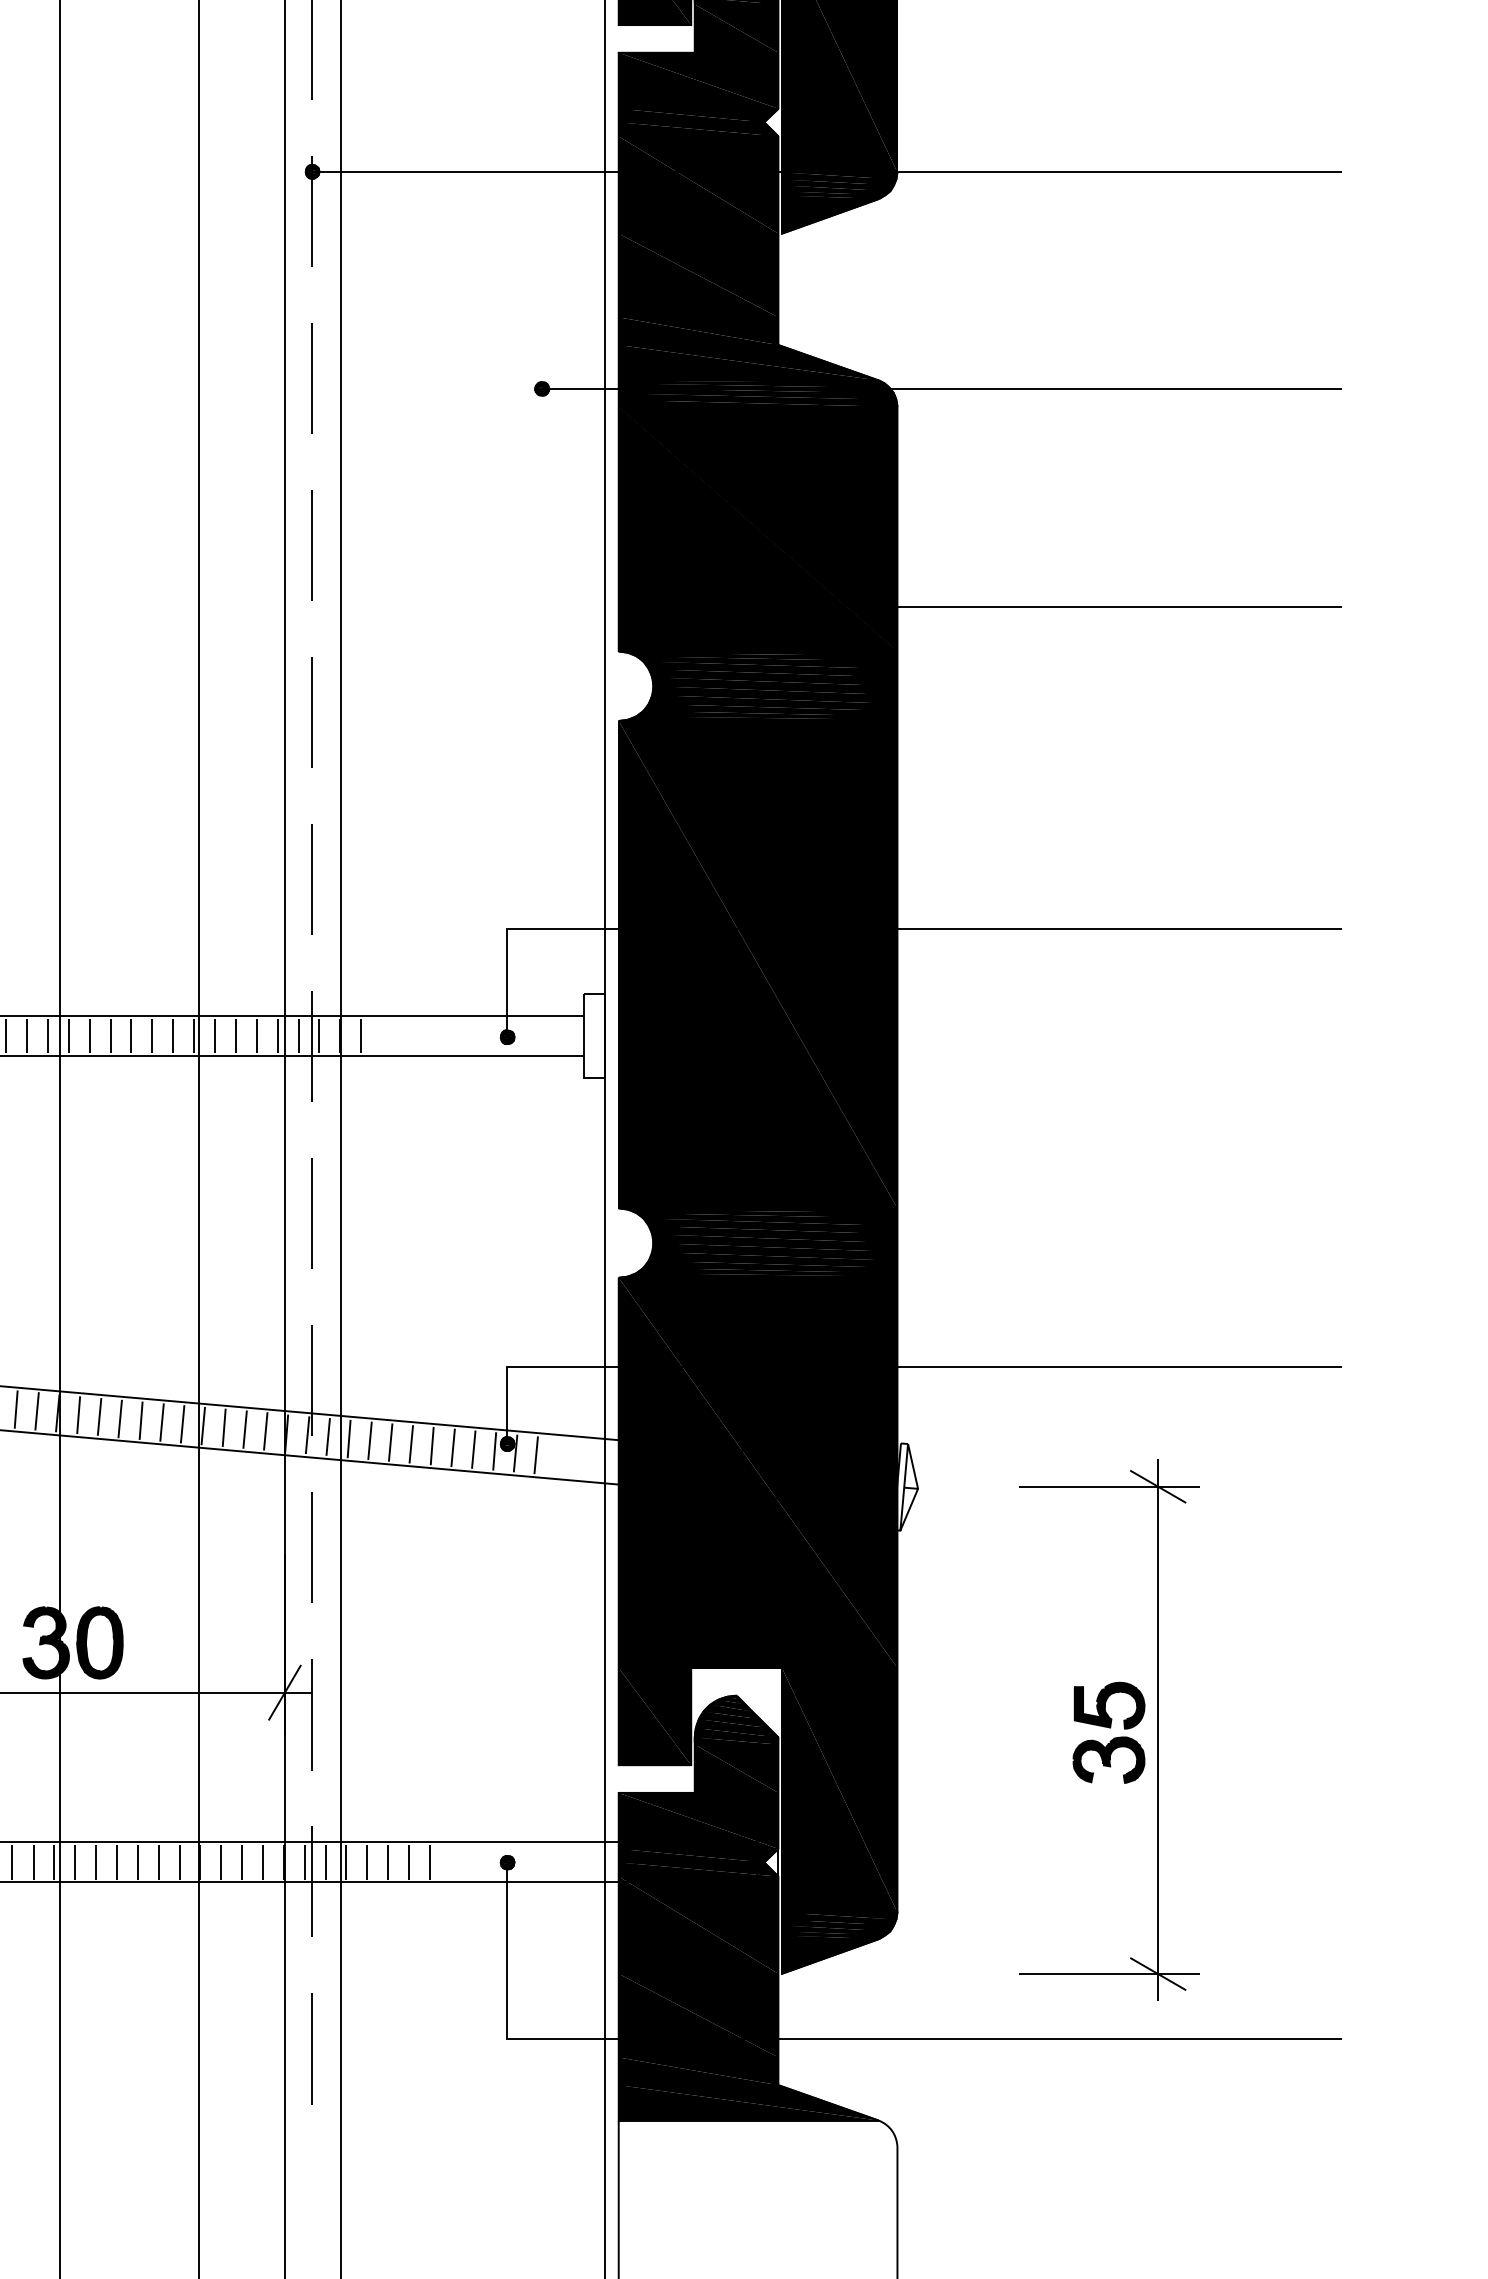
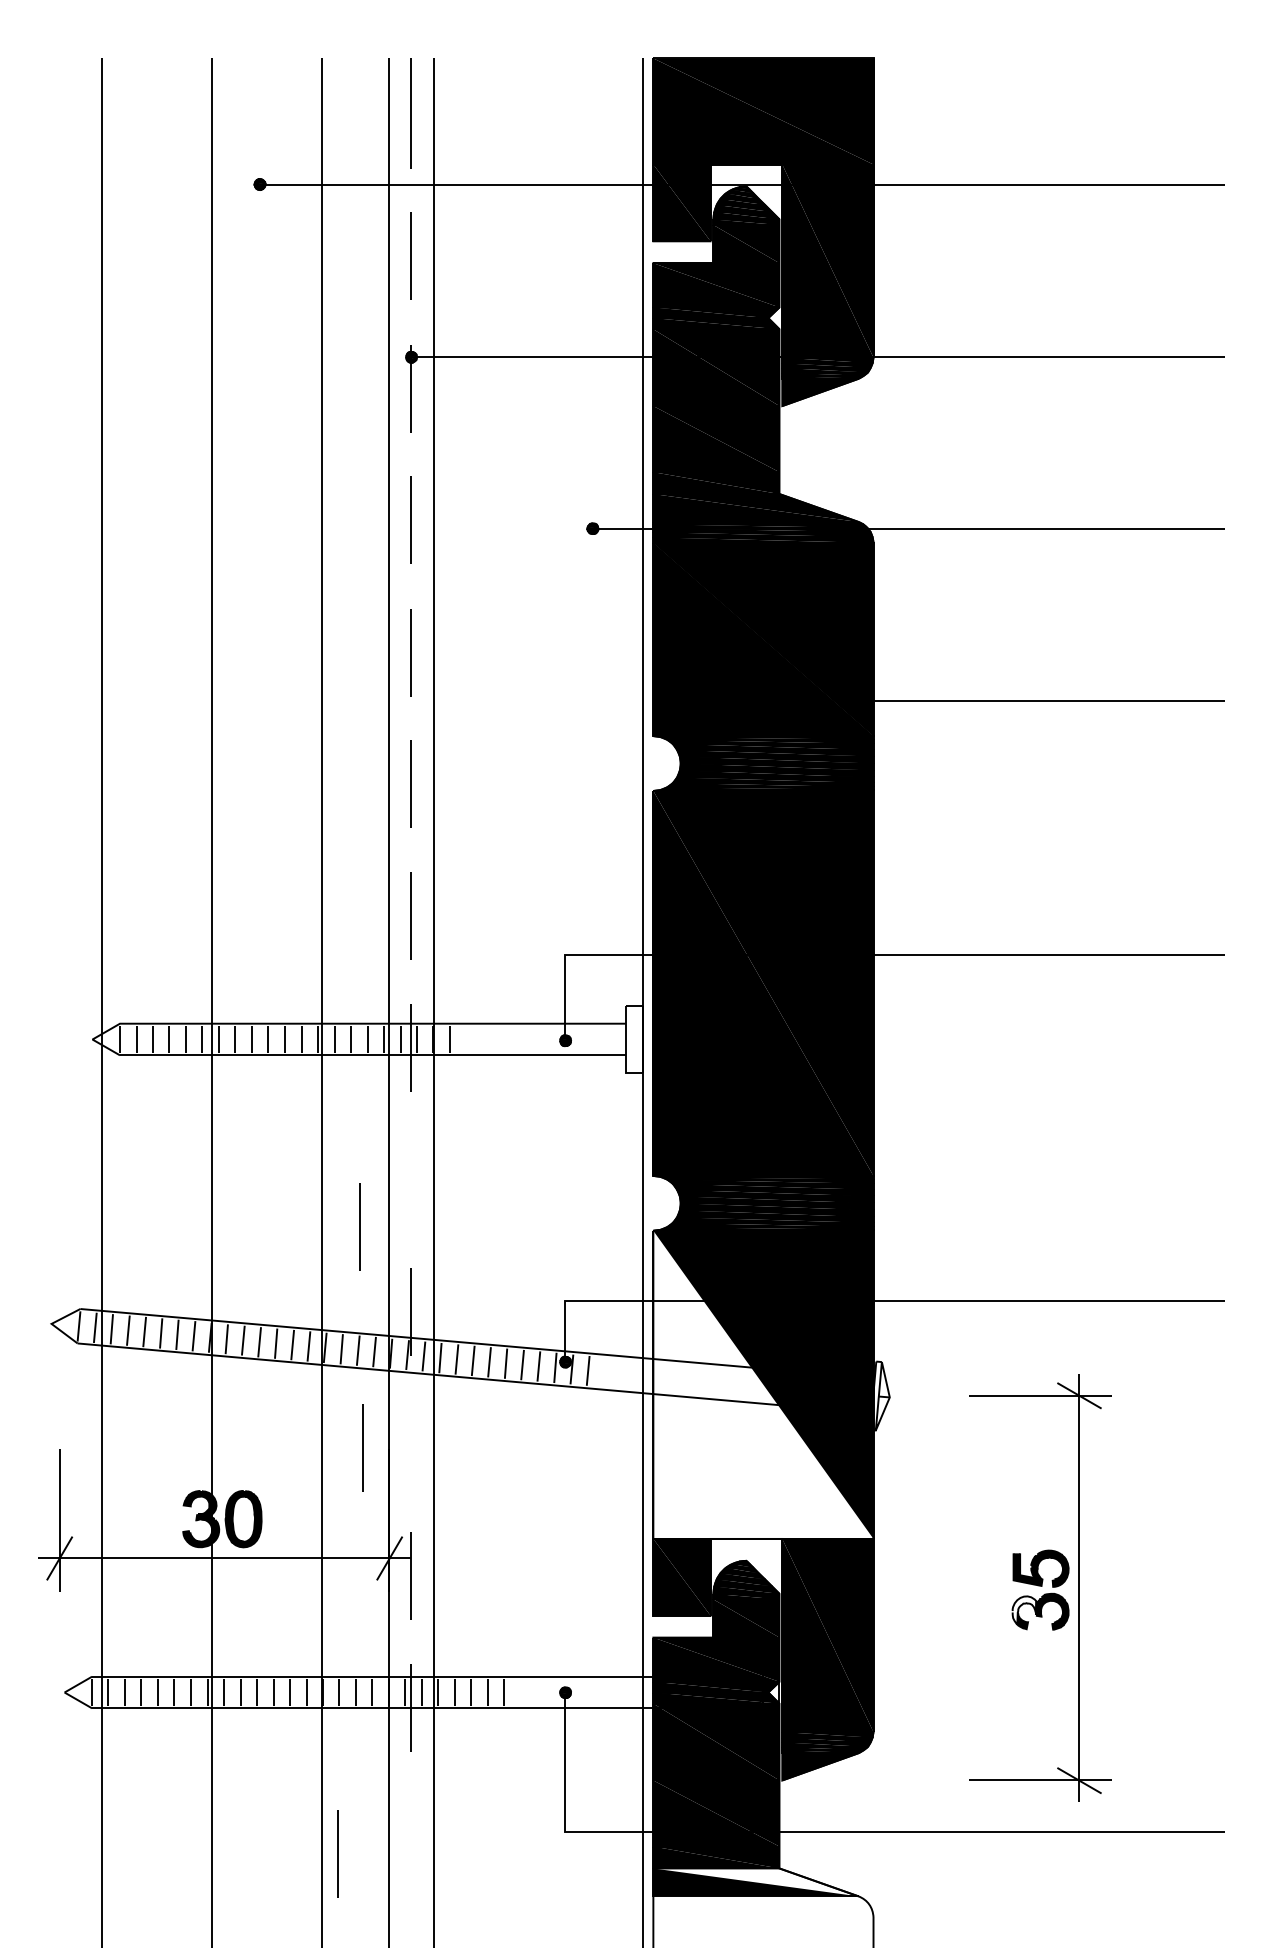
line: (311, 1212) -> (359, 1226), moved
fill: (758, 1472) -> (763, 1384), removed
line: (311, 1547) -> (362, 1447), moved
fill: (1088, 1758) -> (1024, 1610), removed
line: (311, 2048) -> (337, 1853), moved
fill: (748, 2102) -> (755, 1882), removed

